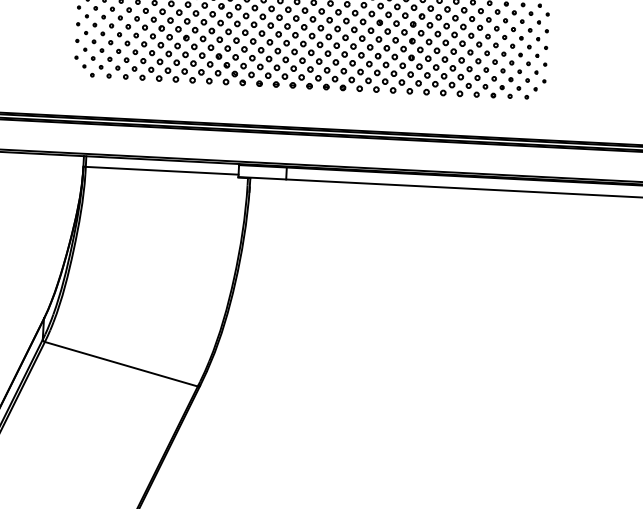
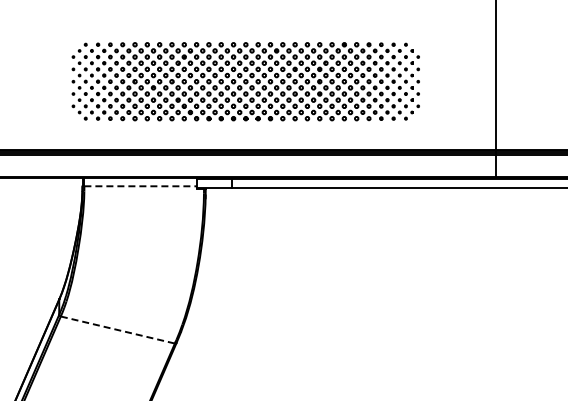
line: (163, 171) -> (141, 186), solid -> dashed
line: (120, 364) -> (117, 330), solid -> dashed

